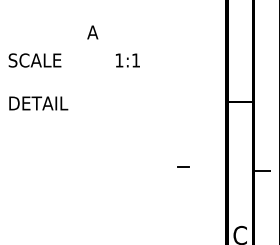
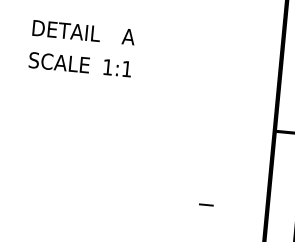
text: (127, 60) -> (117, 68), moved
text: (38, 103) -> (66, 31), moved
line: (183, 166) -> (206, 203), moved

